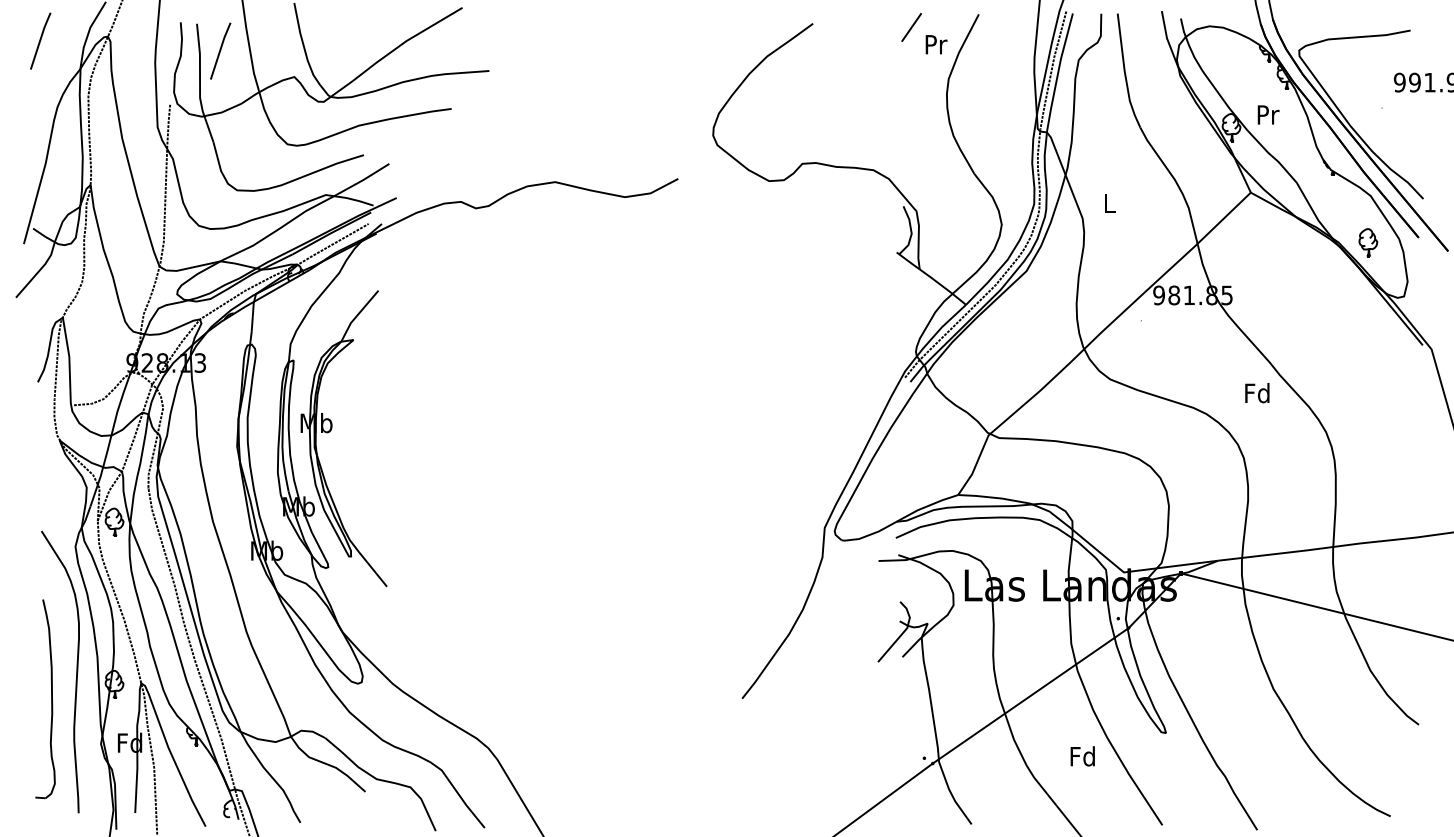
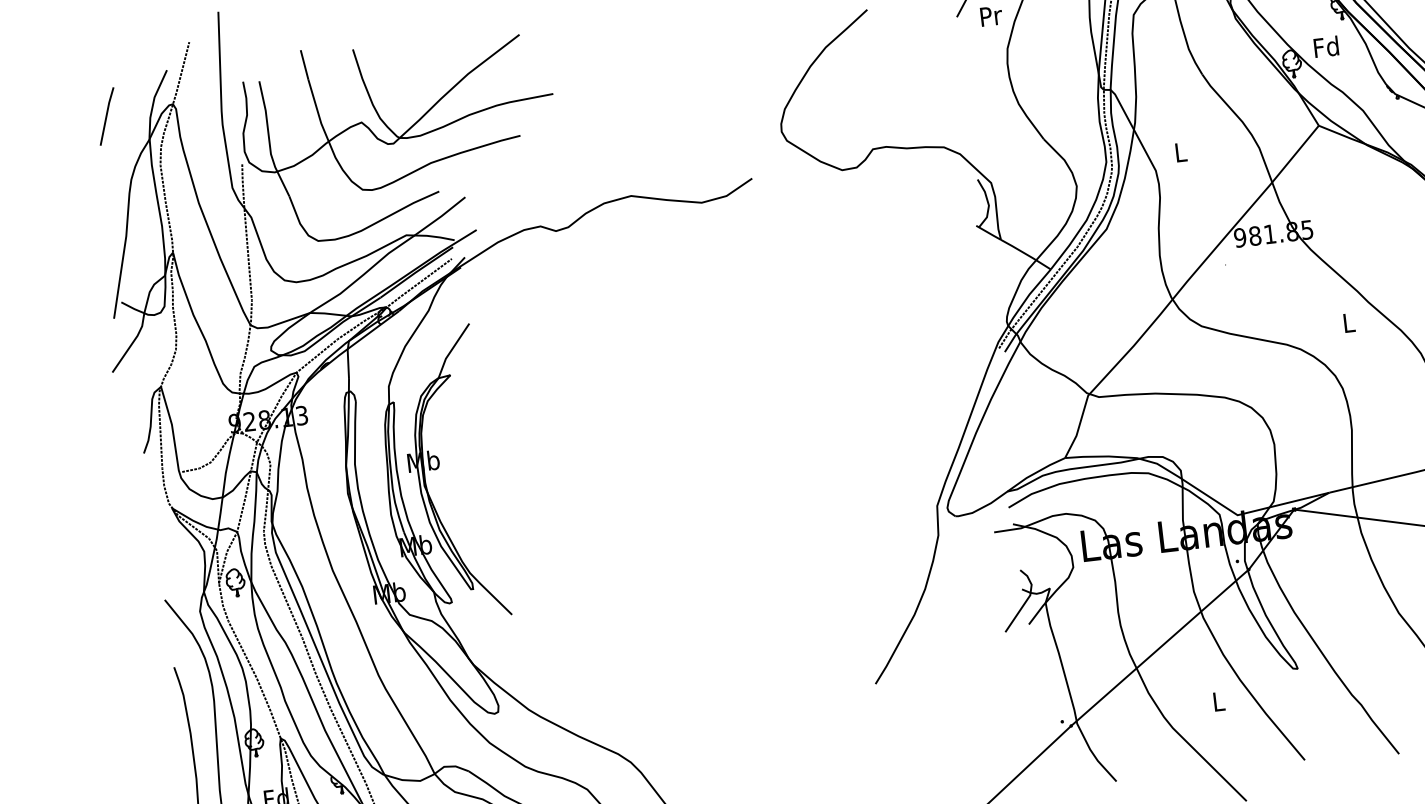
line: (220, 50) -> (285, 104), removed
text: (1267, 114) -> (1326, 46), Pr -> Fd
text: (1257, 393) -> (1348, 323), Fd -> L
text: (1082, 756) -> (1218, 701), Fd -> L

